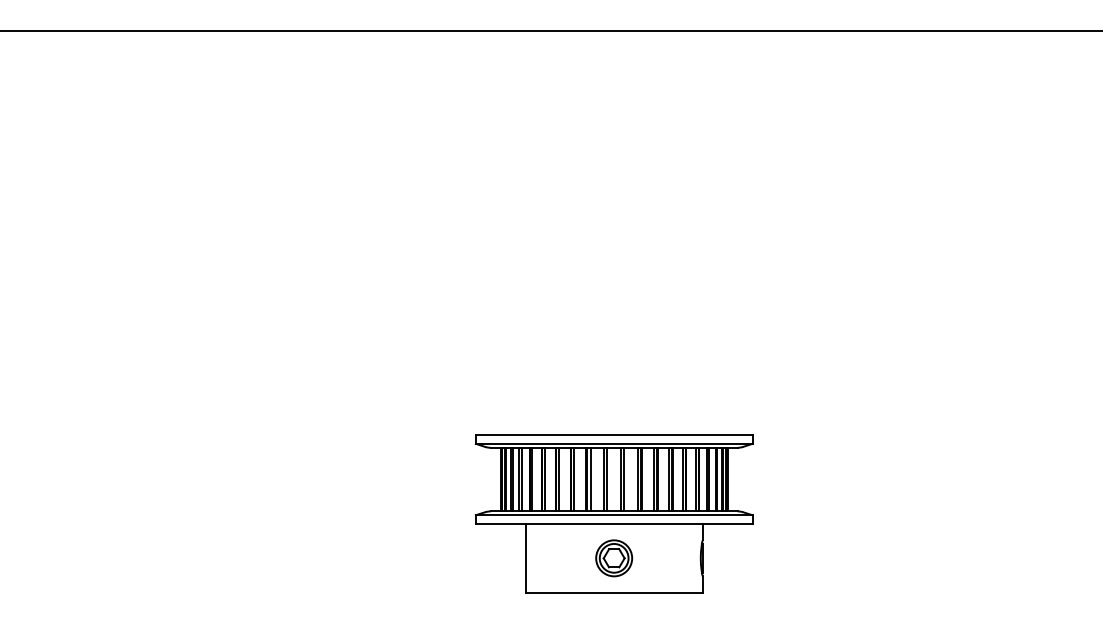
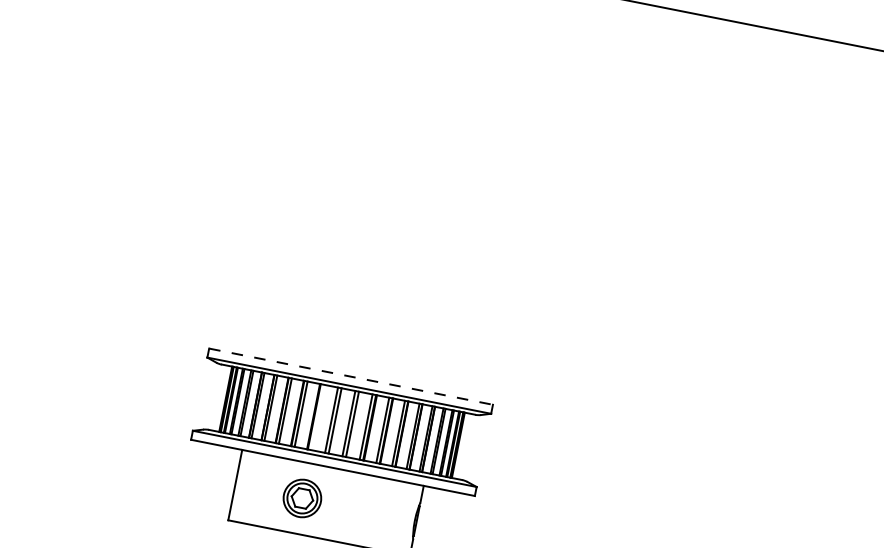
line: (614, 435) -> (351, 377), solid -> dashed
line: (590, 479) -> (317, 417), removed
part: (614, 558) -> (302, 498), moved

